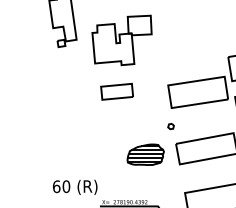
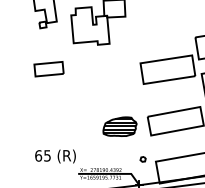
part: (116, 91) -> (48, 68), moved
part: (170, 126) -> (142, 159), moved
text: (66, 186) -> (47, 155), 60 -> 65

